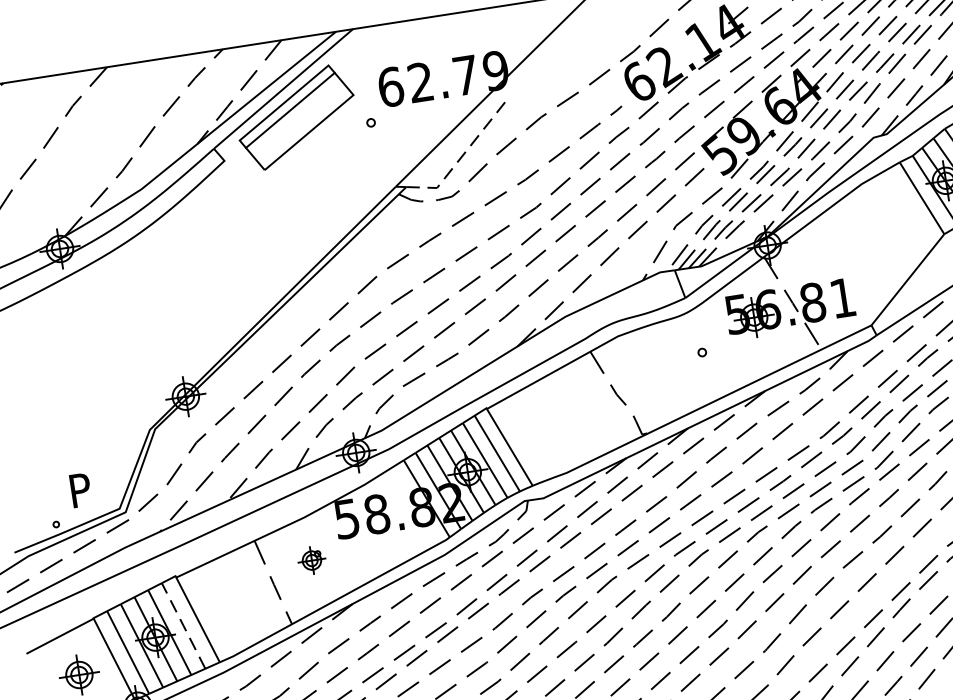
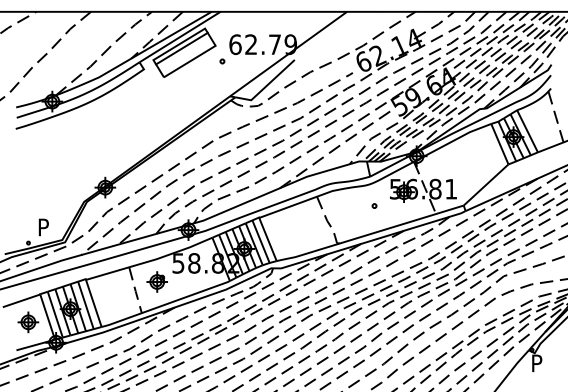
line: (462, 157) -> (266, 86), dashed -> solid
part: (310, 559) -> (156, 281), size x1.43
line: (182, 626) -> (85, 305), dashed -> solid

